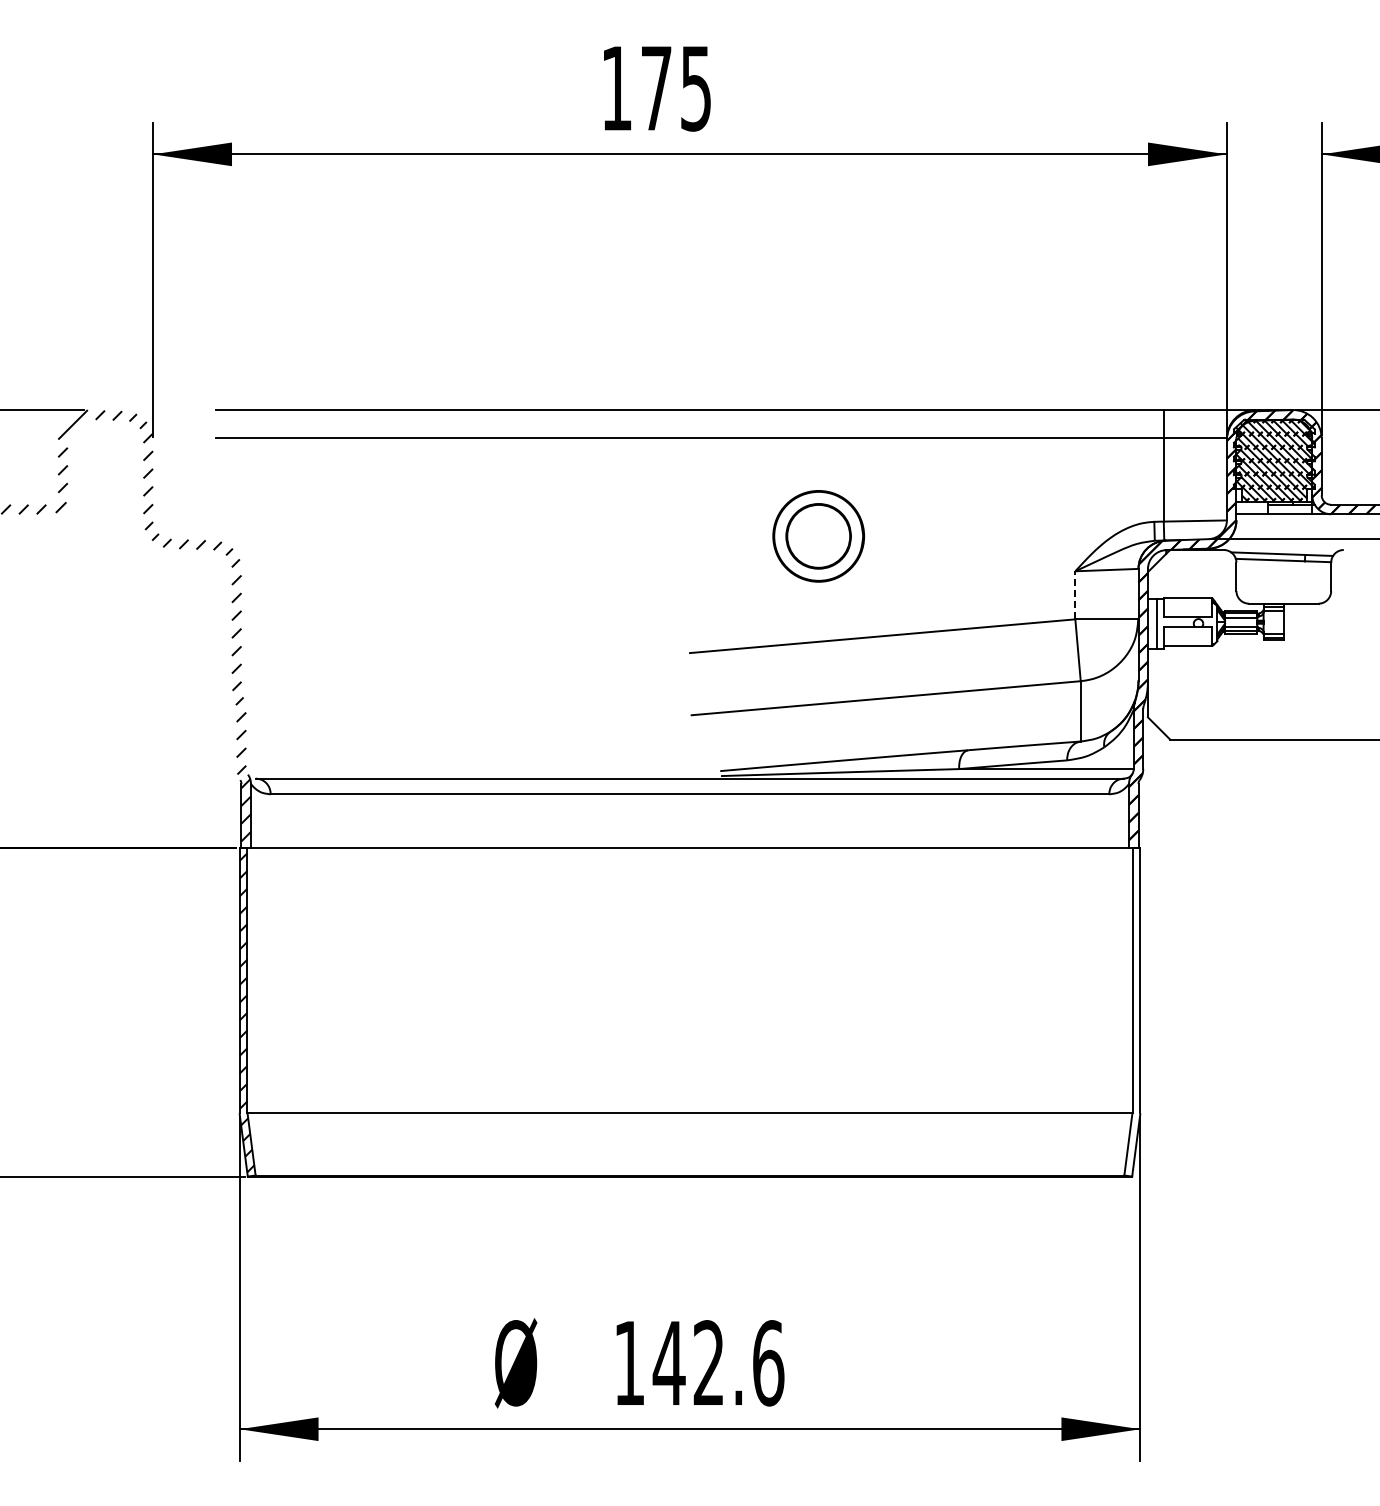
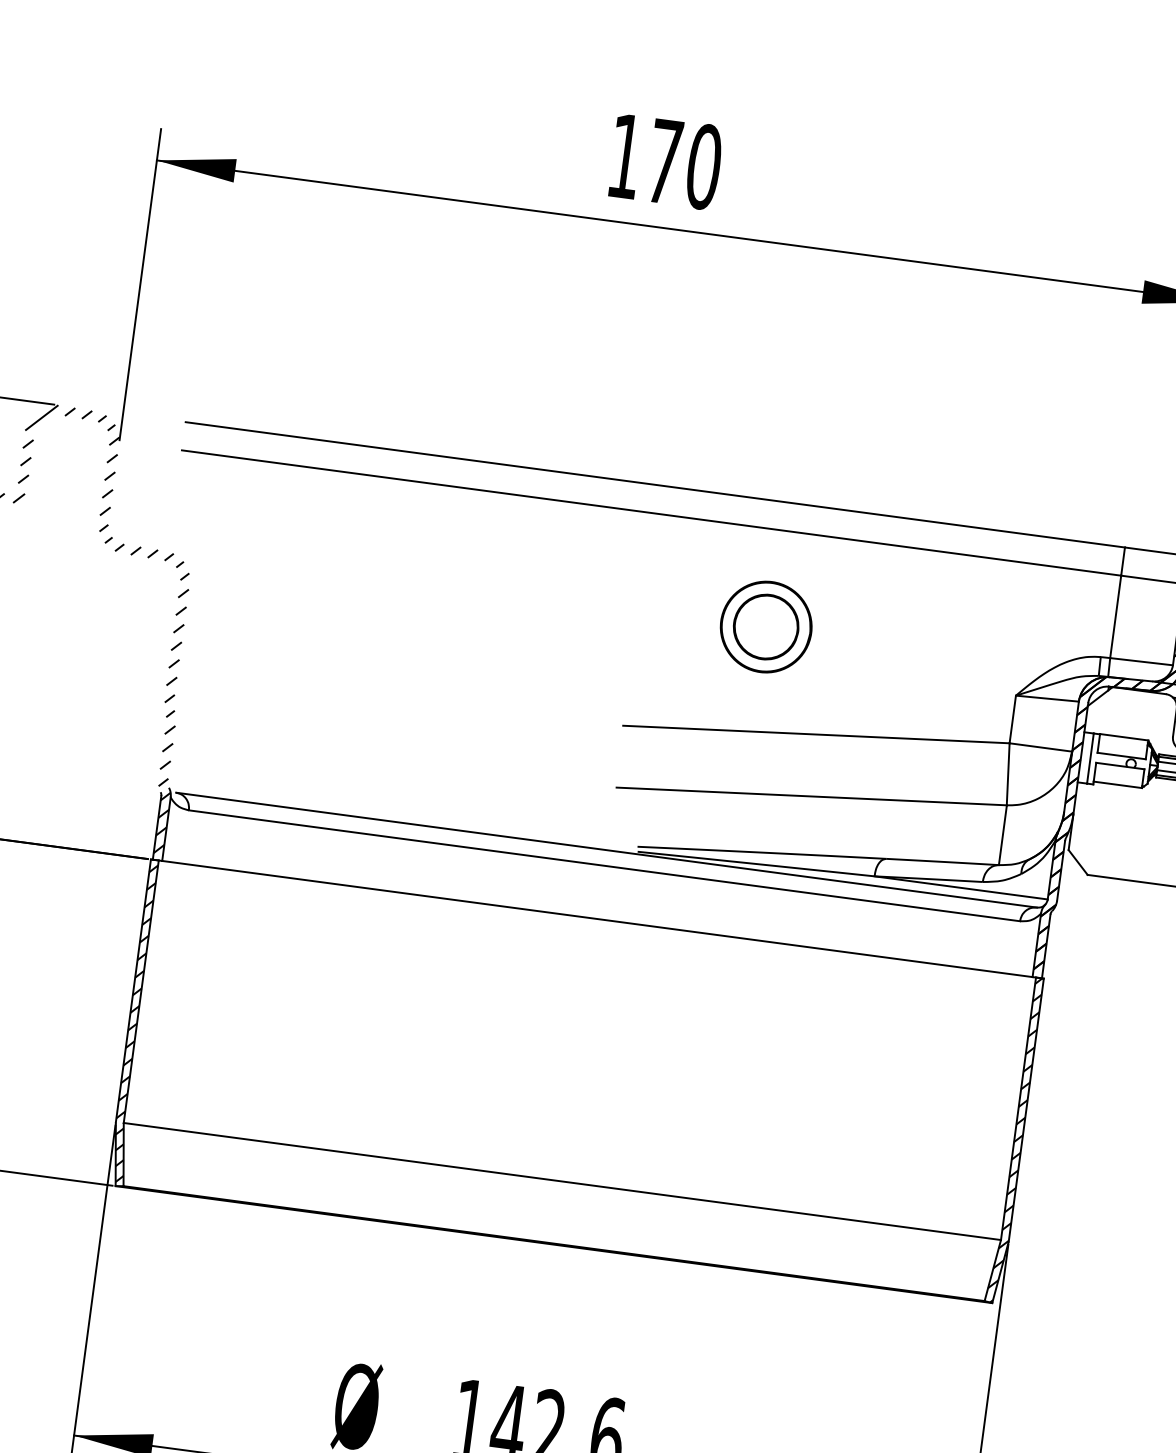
text: (695, 88) -> (703, 166), 175 -> 170
line: (1075, 594) -> (1013, 718), dashed -> solid
hatch: (1133, 1012) -> (1015, 1140), added

